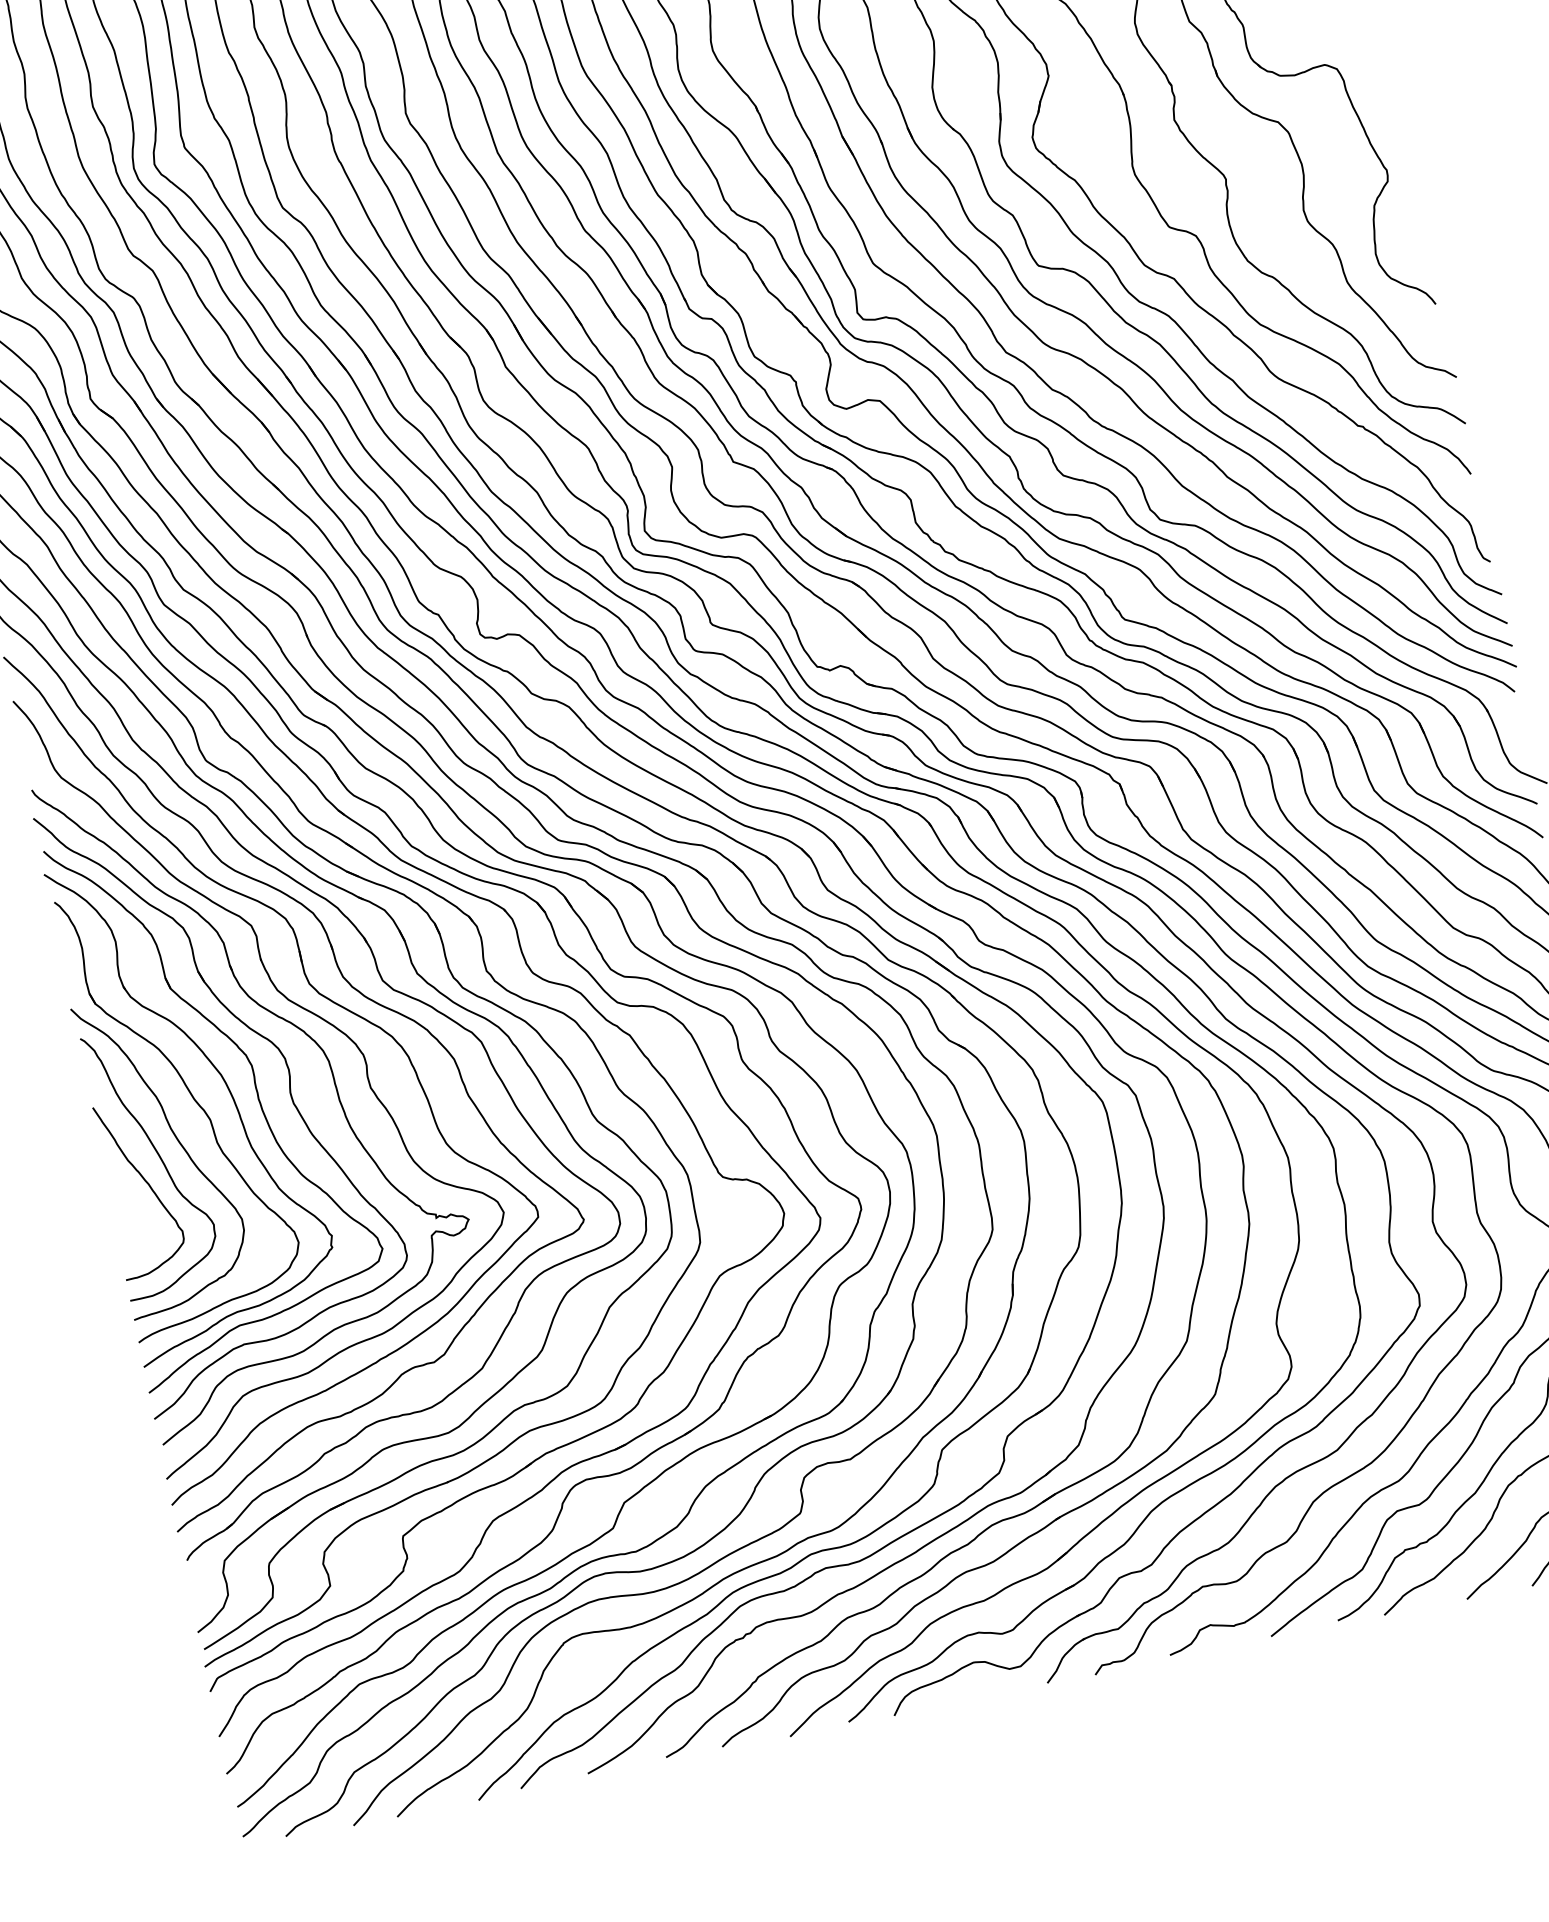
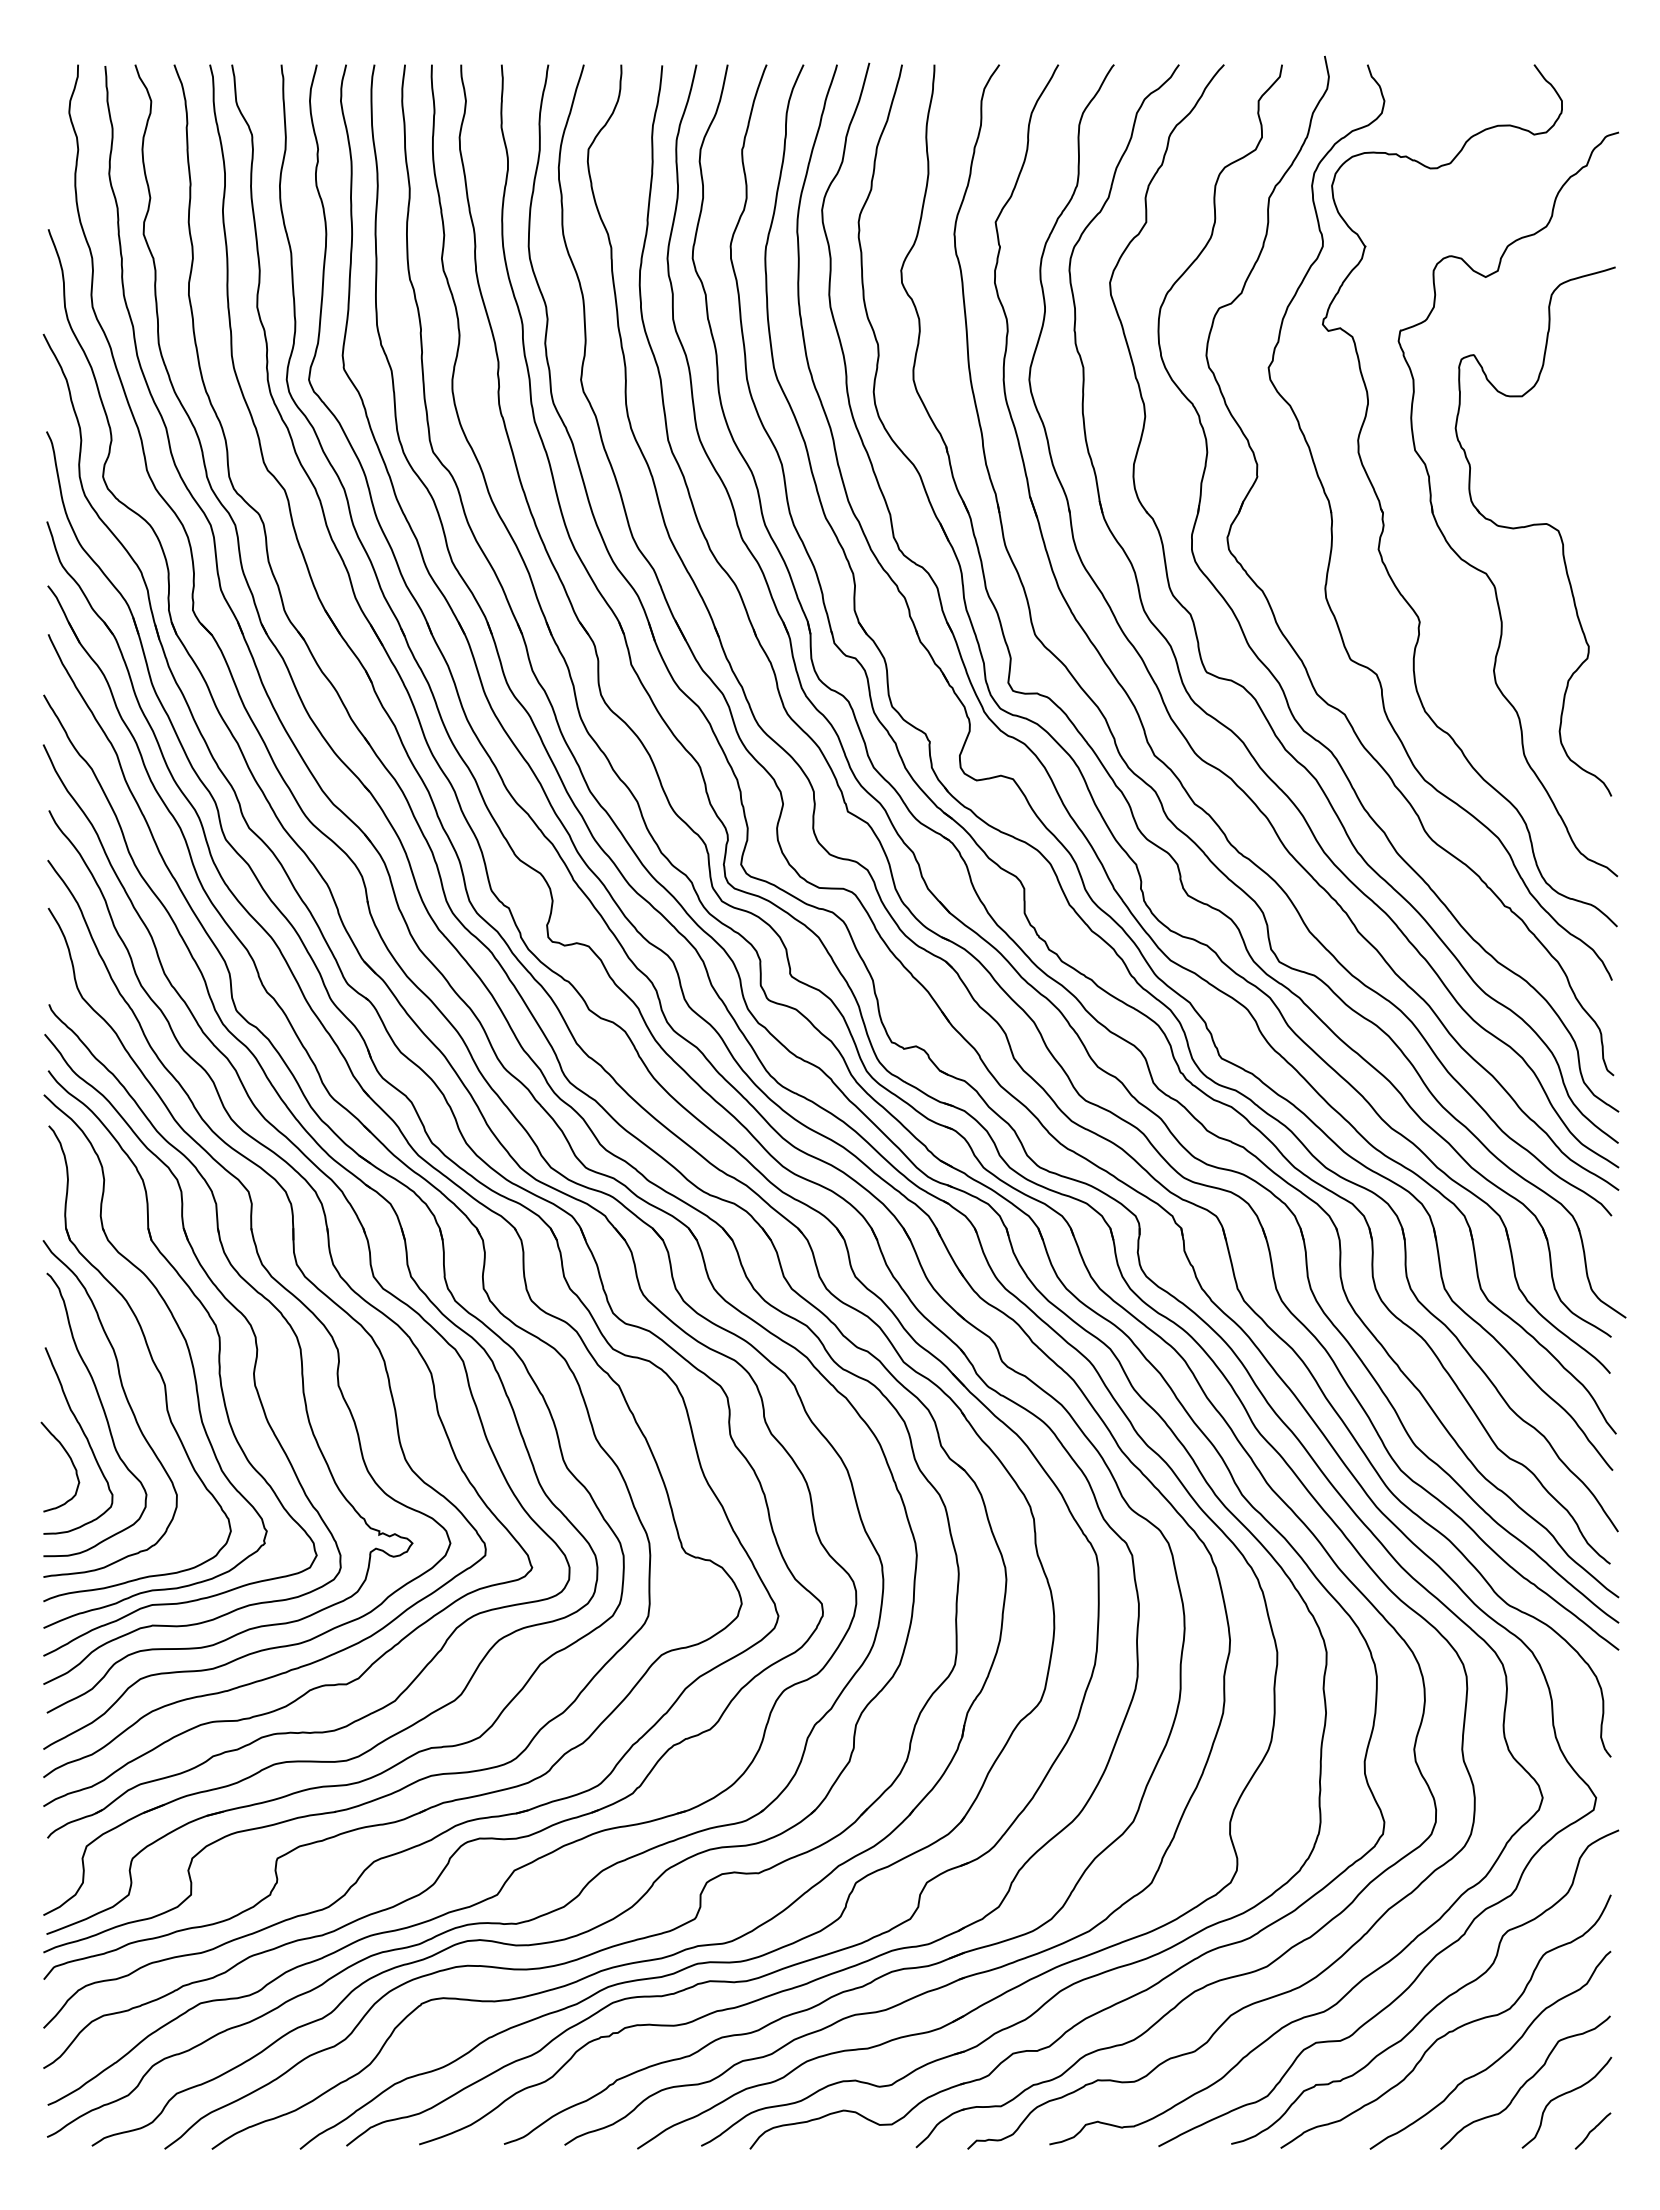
curve: (137, 1207) -> (70, 1460), added

